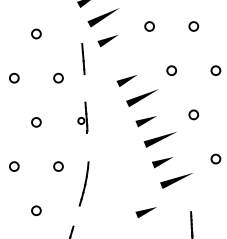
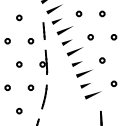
line: (122, 57) -> (64, 30), added
part: (82, 116) -> (43, 61), size x1.43
line: (144, 211) -> (76, 111), removed

